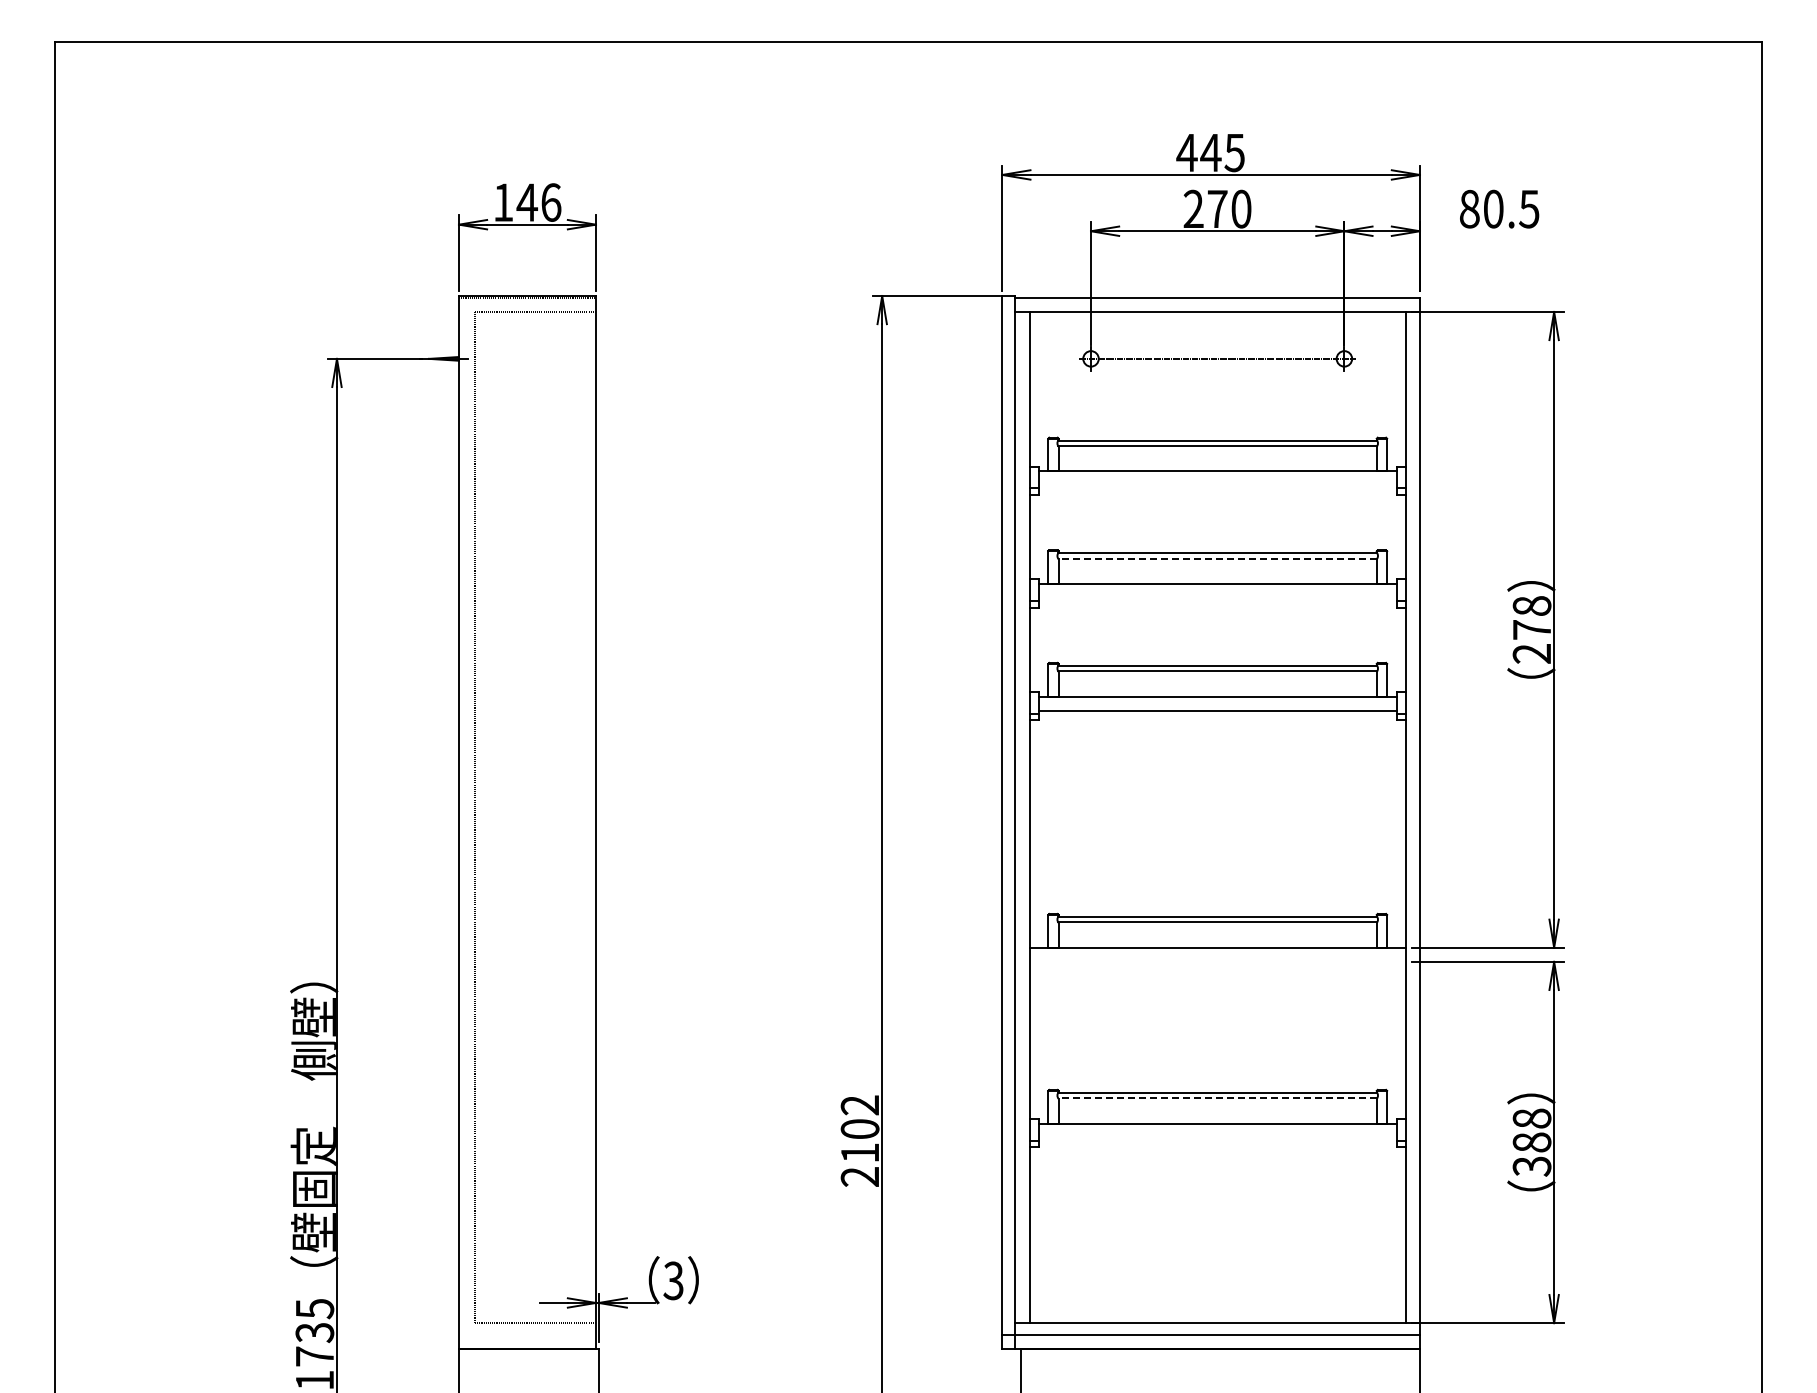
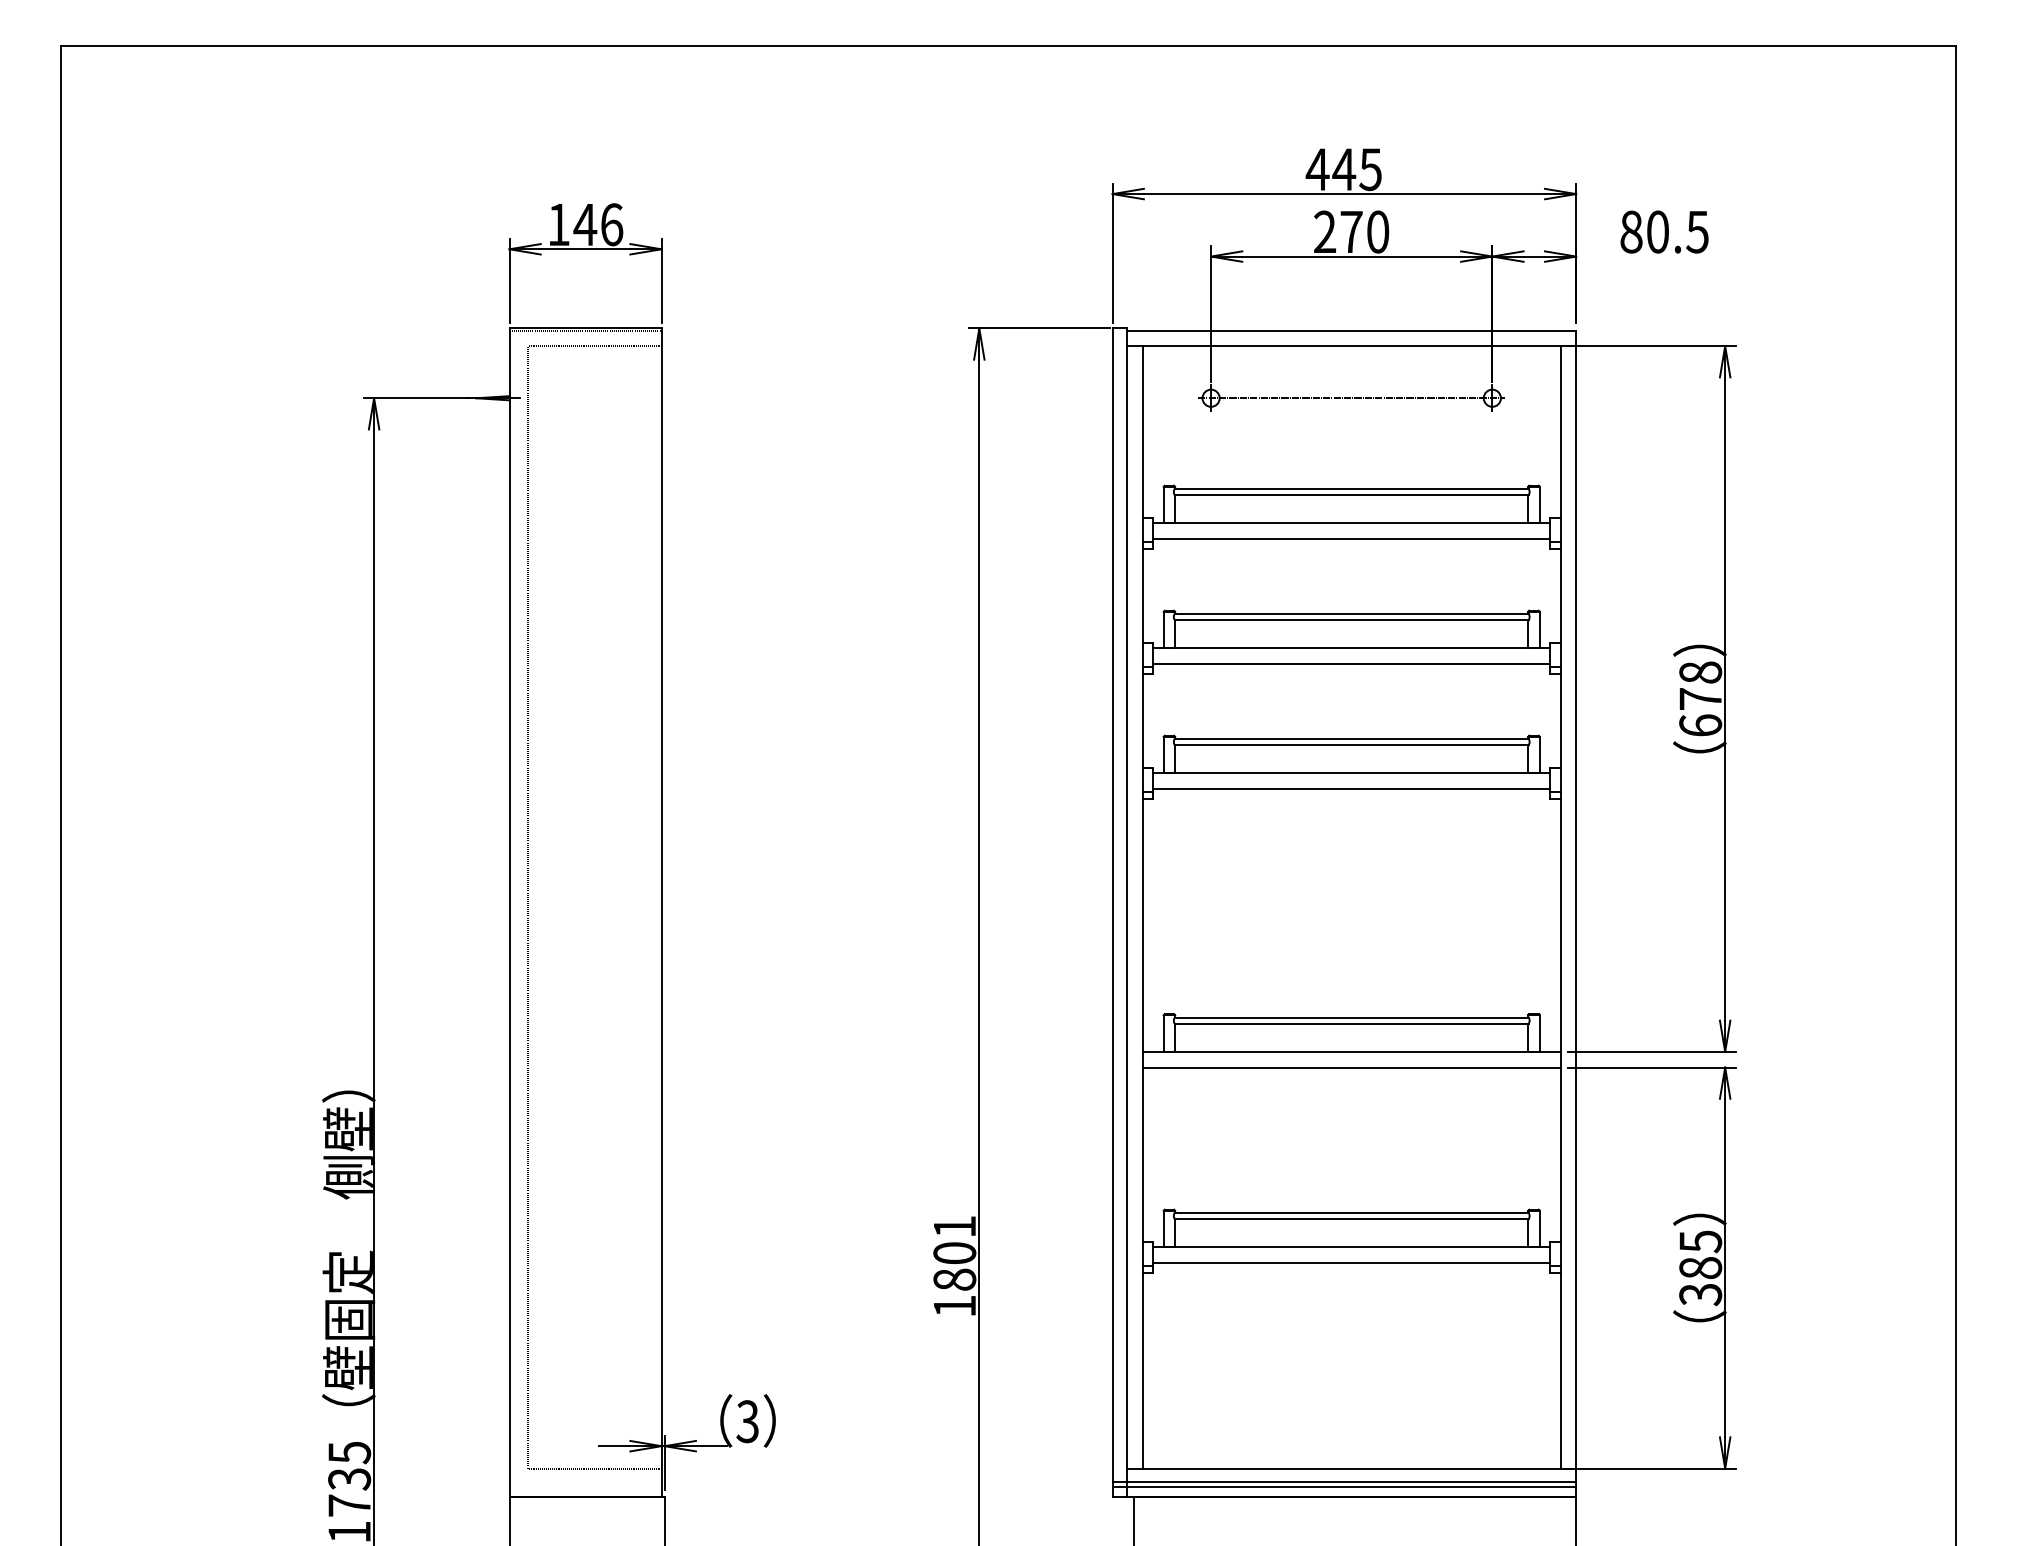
line: (1217, 485) -> (1351, 538), added
line: (1217, 558) -> (1351, 619), dashed -> solid
line: (1217, 598) -> (1351, 664), added
text: (1531, 653) -> (1700, 725), 278 -> 678
line: (1217, 961) -> (1351, 1067), added
line: (1217, 1098) -> (1351, 1219), dashed -> solid
text: (1531, 1118) -> (1700, 1241), 388 -> 385
line: (1217, 1137) -> (1351, 1262), added
text: (859, 1140) -> (954, 1265), 2102 -> 1801
line: (1210, 1339) -> (1343, 1486), added

